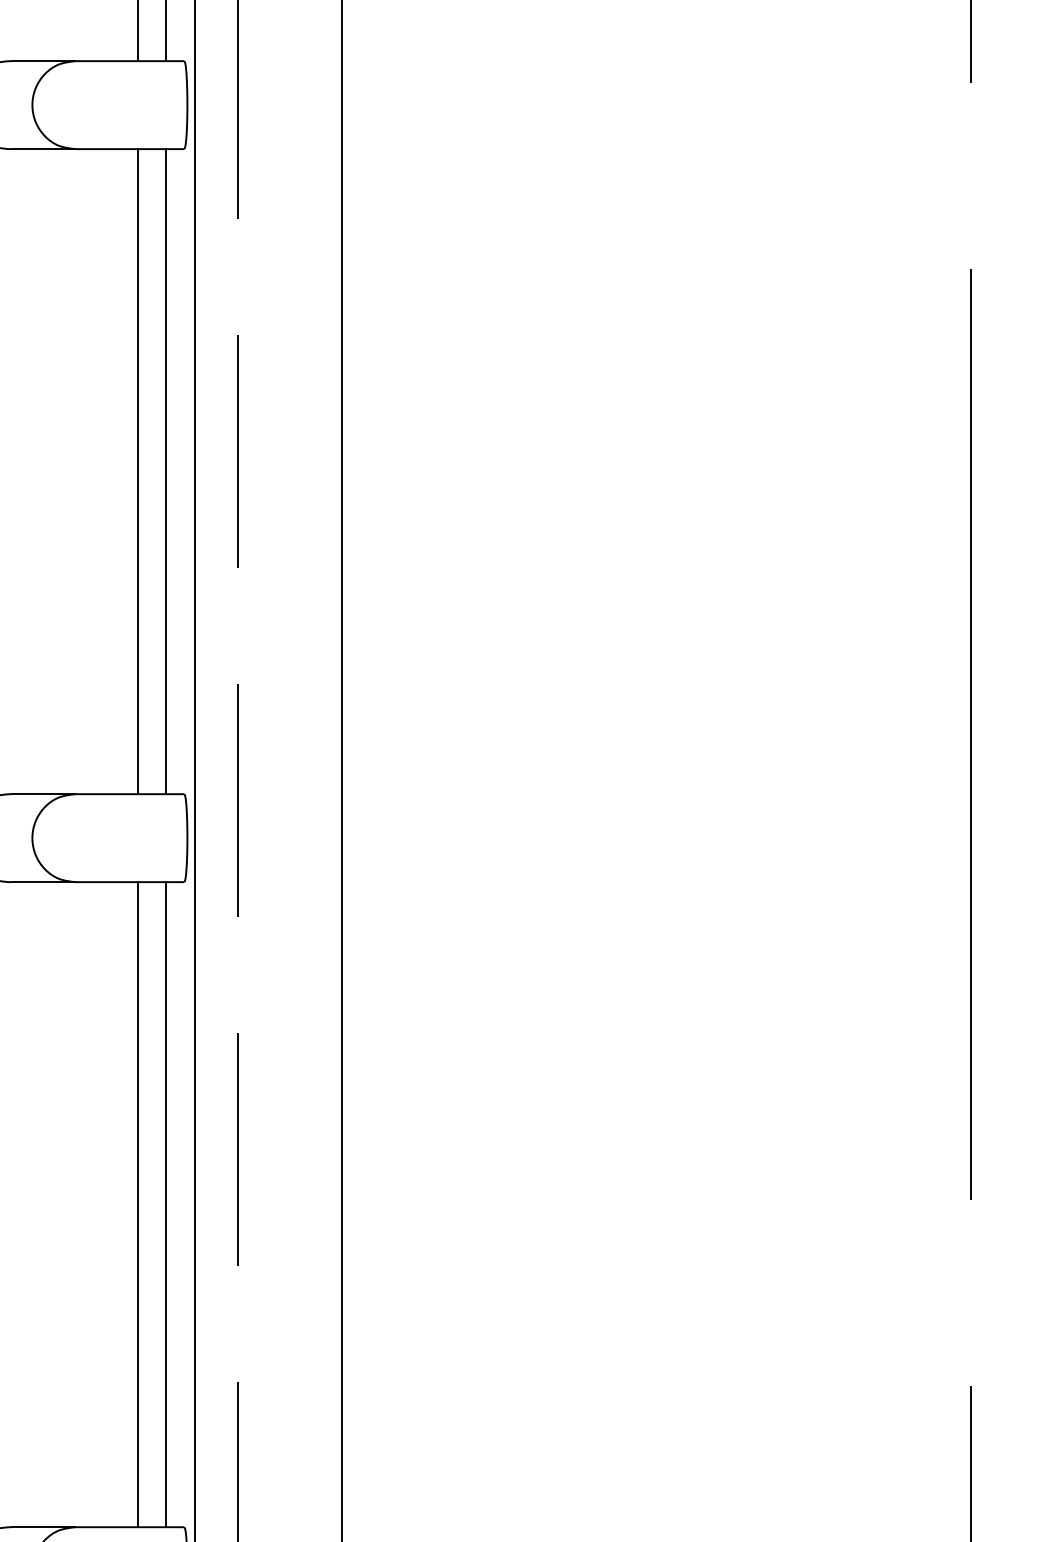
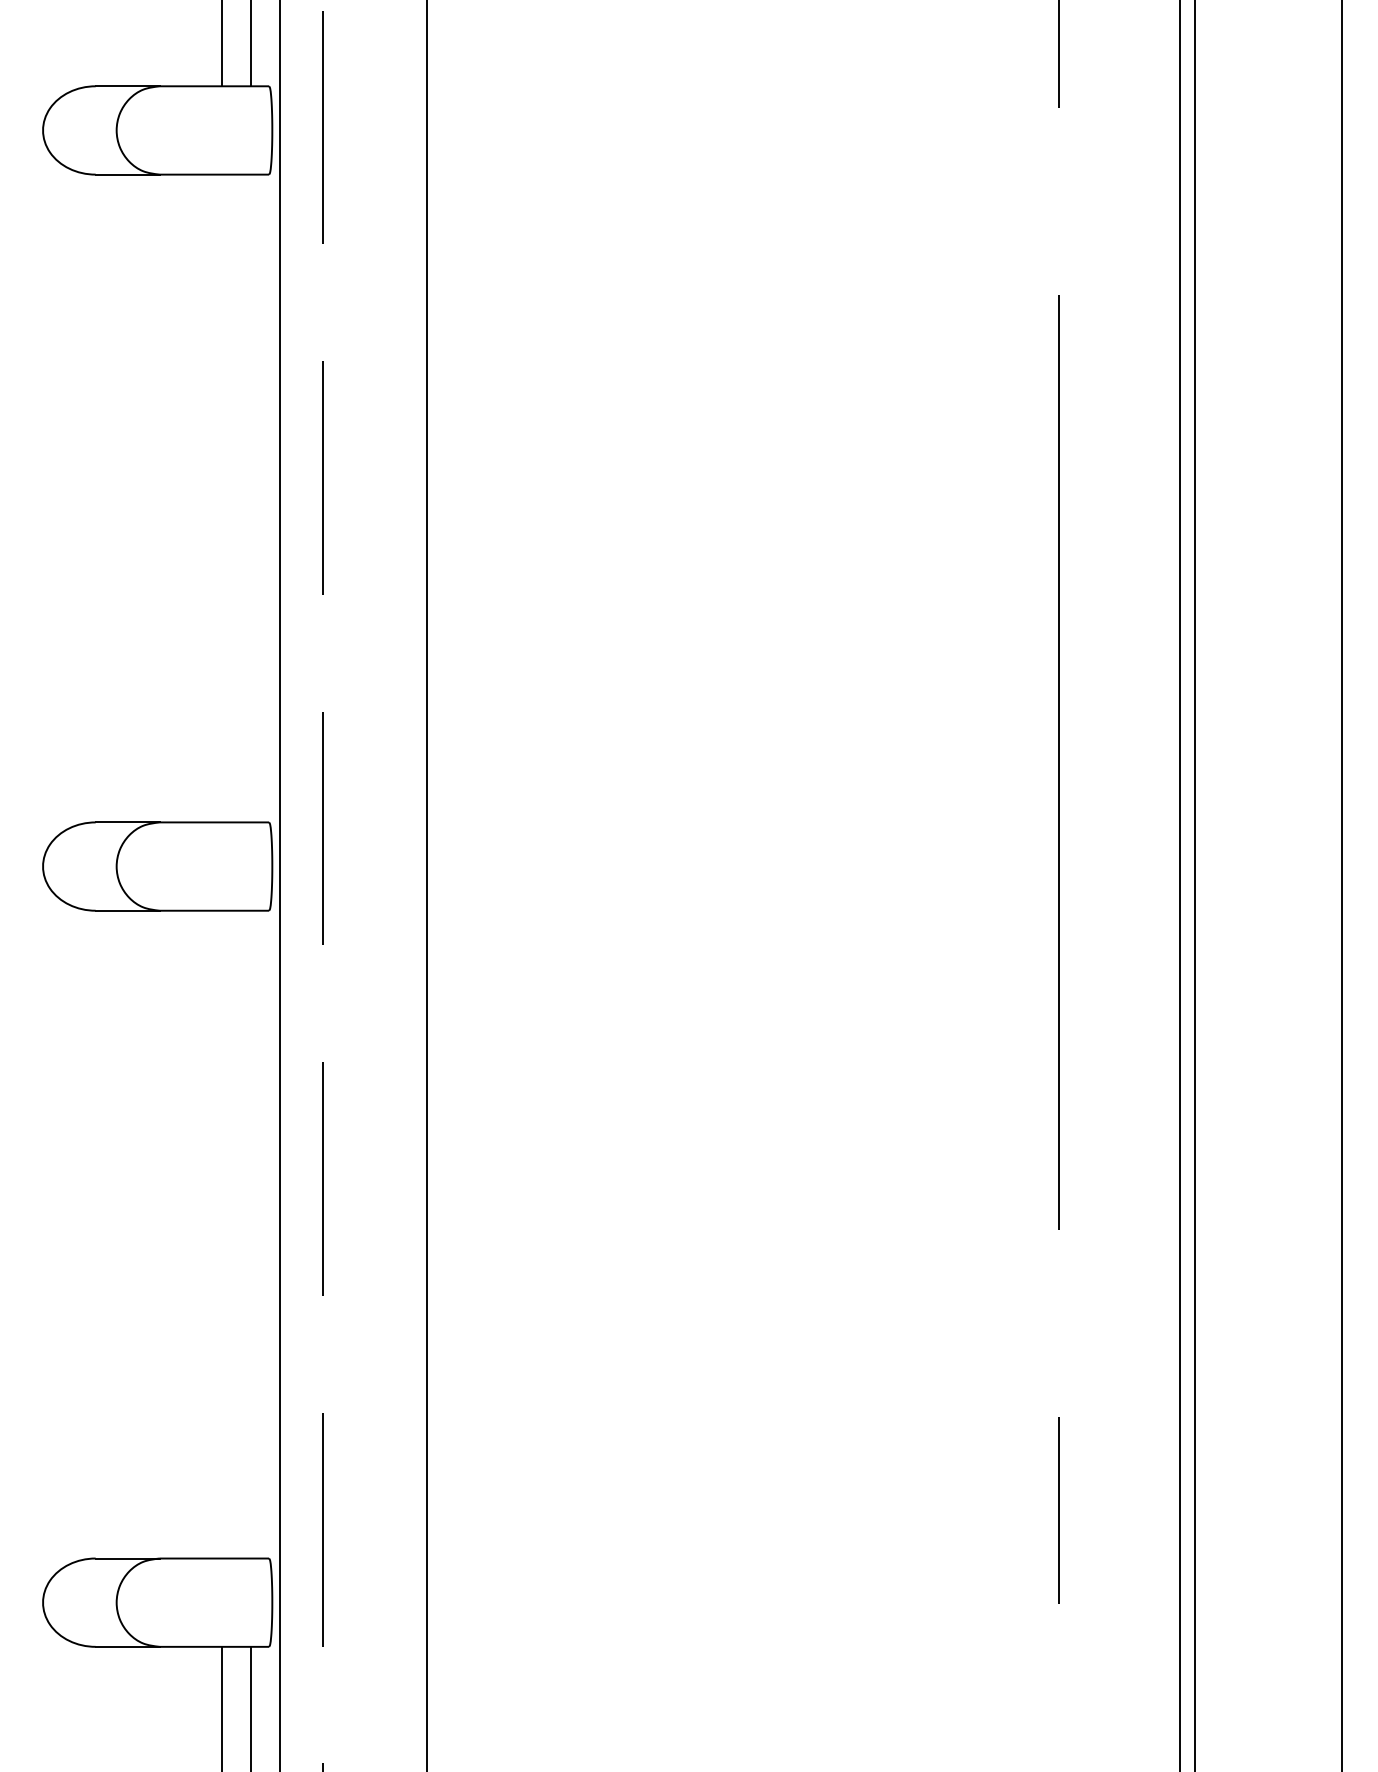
line: (137, 471) -> (222, 498), removed
line: (165, 471) -> (250, 498), removed
line: (137, 1204) -> (222, 1234), removed
line: (165, 1204) -> (250, 1234), removed

